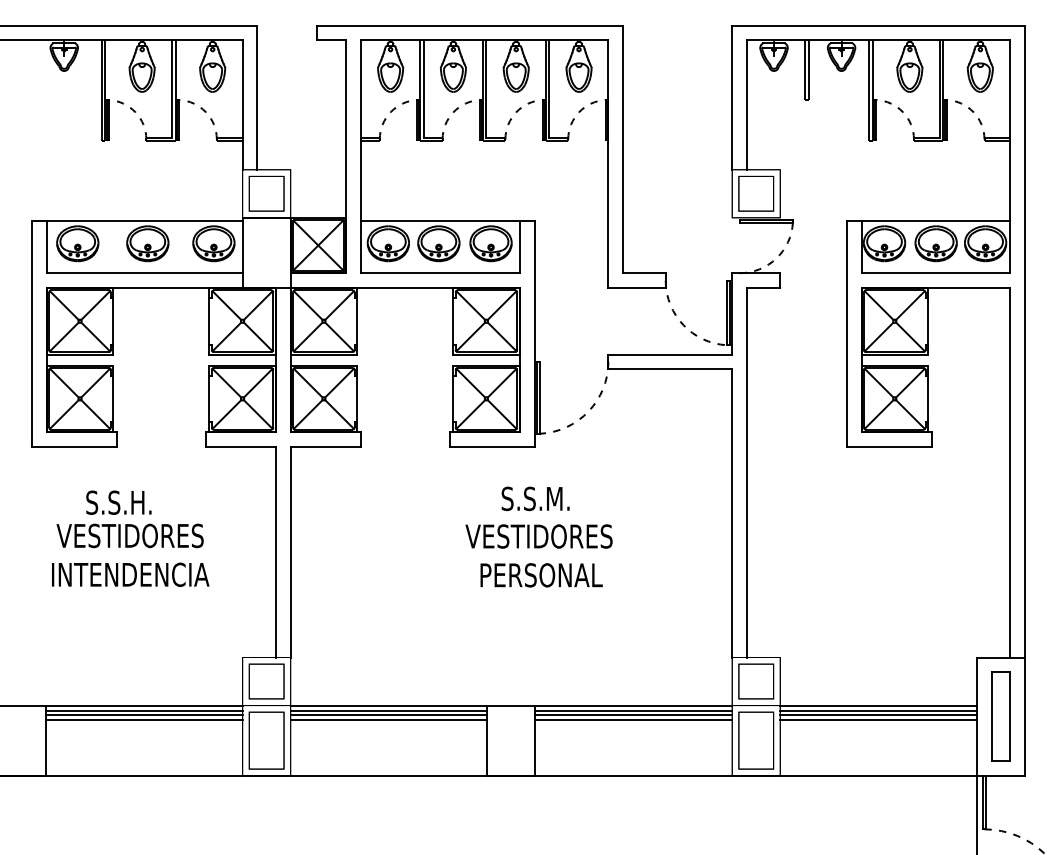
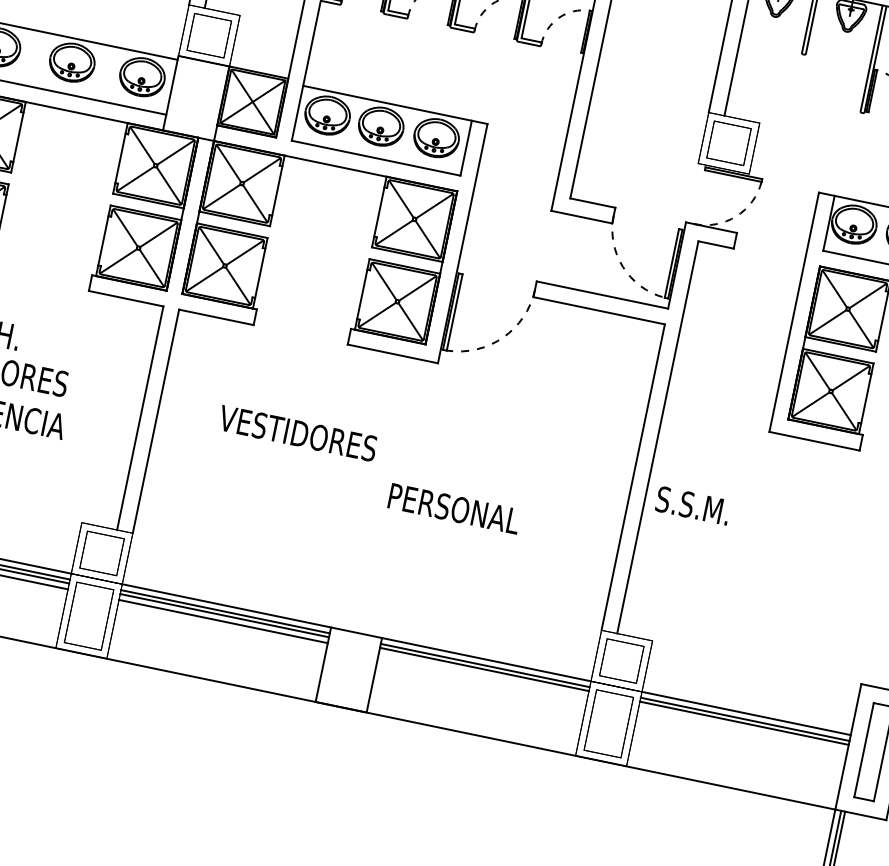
text: (535, 498) -> (693, 505), moved
text: (538, 536) -> (297, 433), moved
text: (541, 575) -> (454, 509), moved
line: (633, 720) -> (482, 675), removed
line: (878, 720) -> (742, 729), removed

